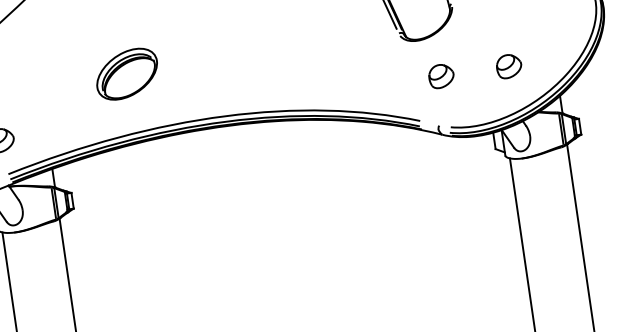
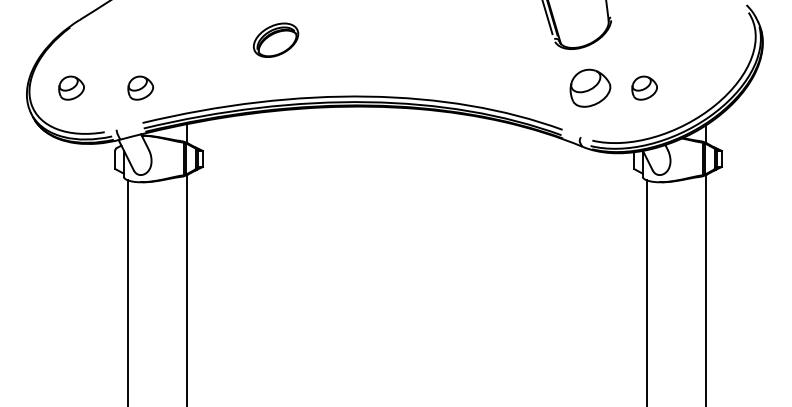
part: (508, 65) -> (644, 87), moved
part: (126, 74) -> (275, 40), size x0.7
part: (441, 75) -> (590, 87), size x1.6

